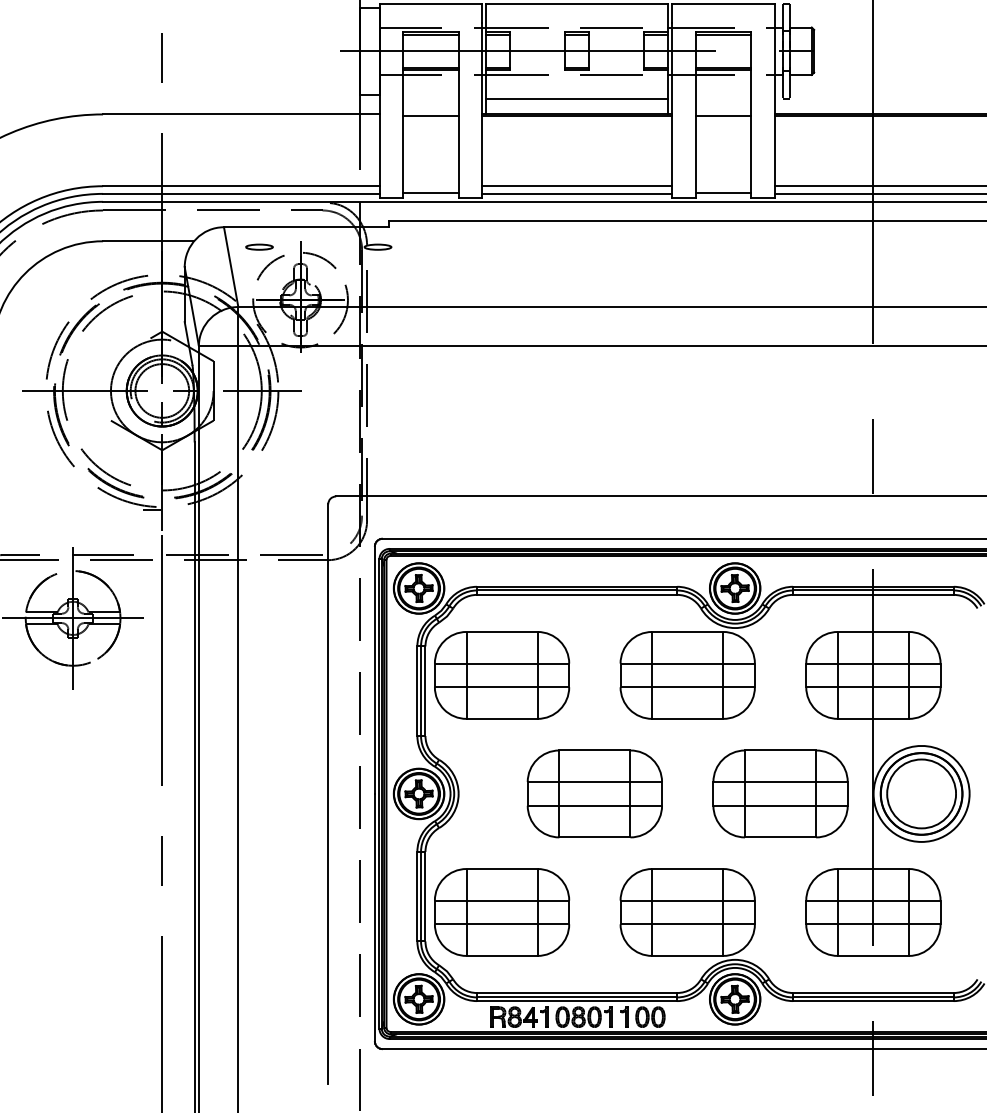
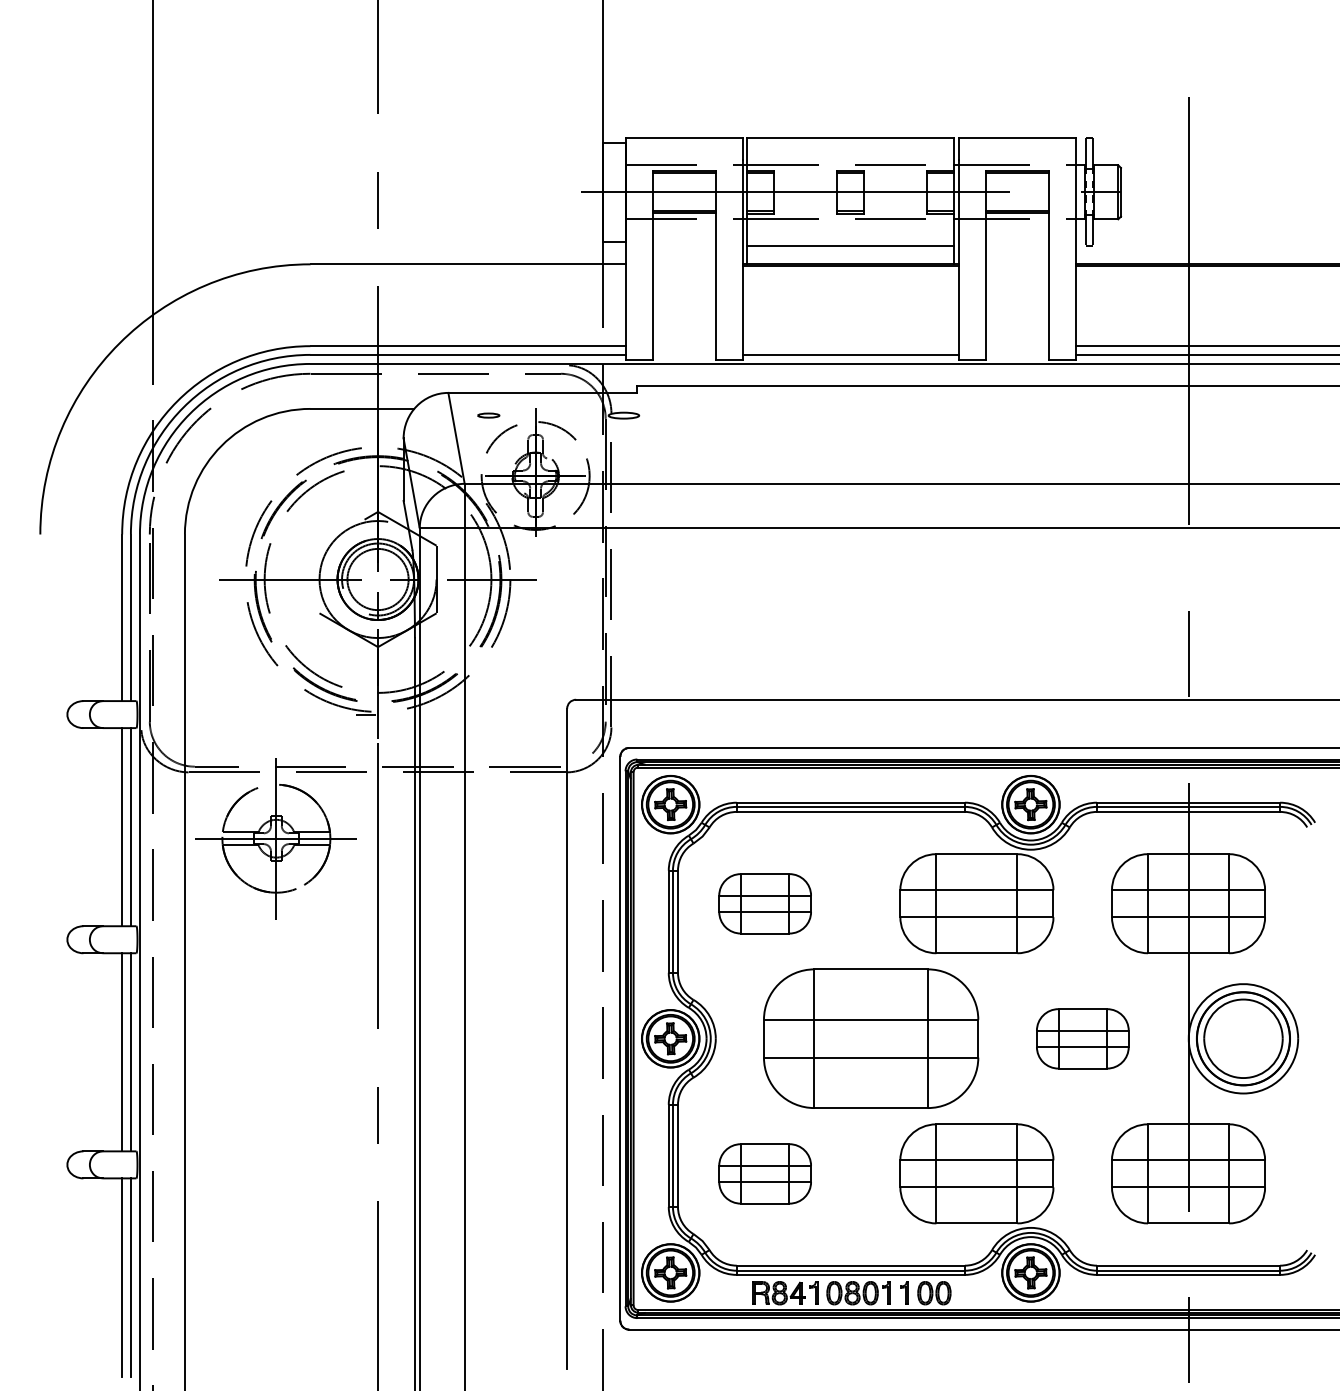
line: (430, 116) -> (683, 266), removed
line: (722, 116) -> (1016, 266), removed
line: (576, 186) -> (850, 346), removed
line: (430, 193) -> (683, 354), removed
line: (722, 193) -> (1016, 354), removed
part: (259, 247) -> (488, 415), size x0.7
part: (501, 675) -> (764, 903), size x0.6
part: (594, 793) -> (870, 1038), size x1.4
part: (780, 793) -> (1082, 1038), size x0.6
part: (501, 912) -> (764, 1173), size x0.6

